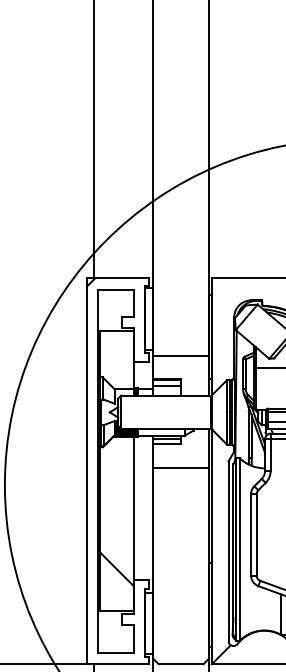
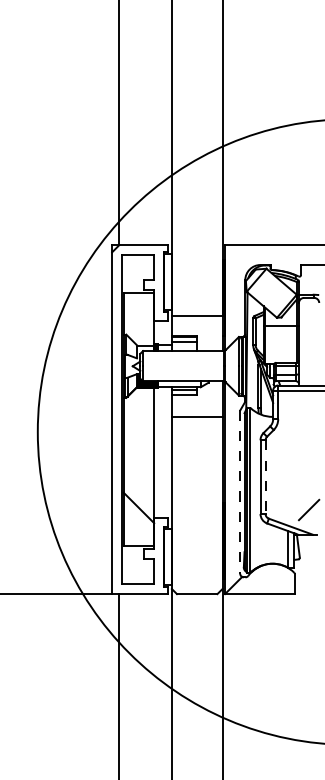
line: (256, 535) -> (265, 477), solid -> dashed
line: (228, 551) -> (240, 492), solid -> dashed

